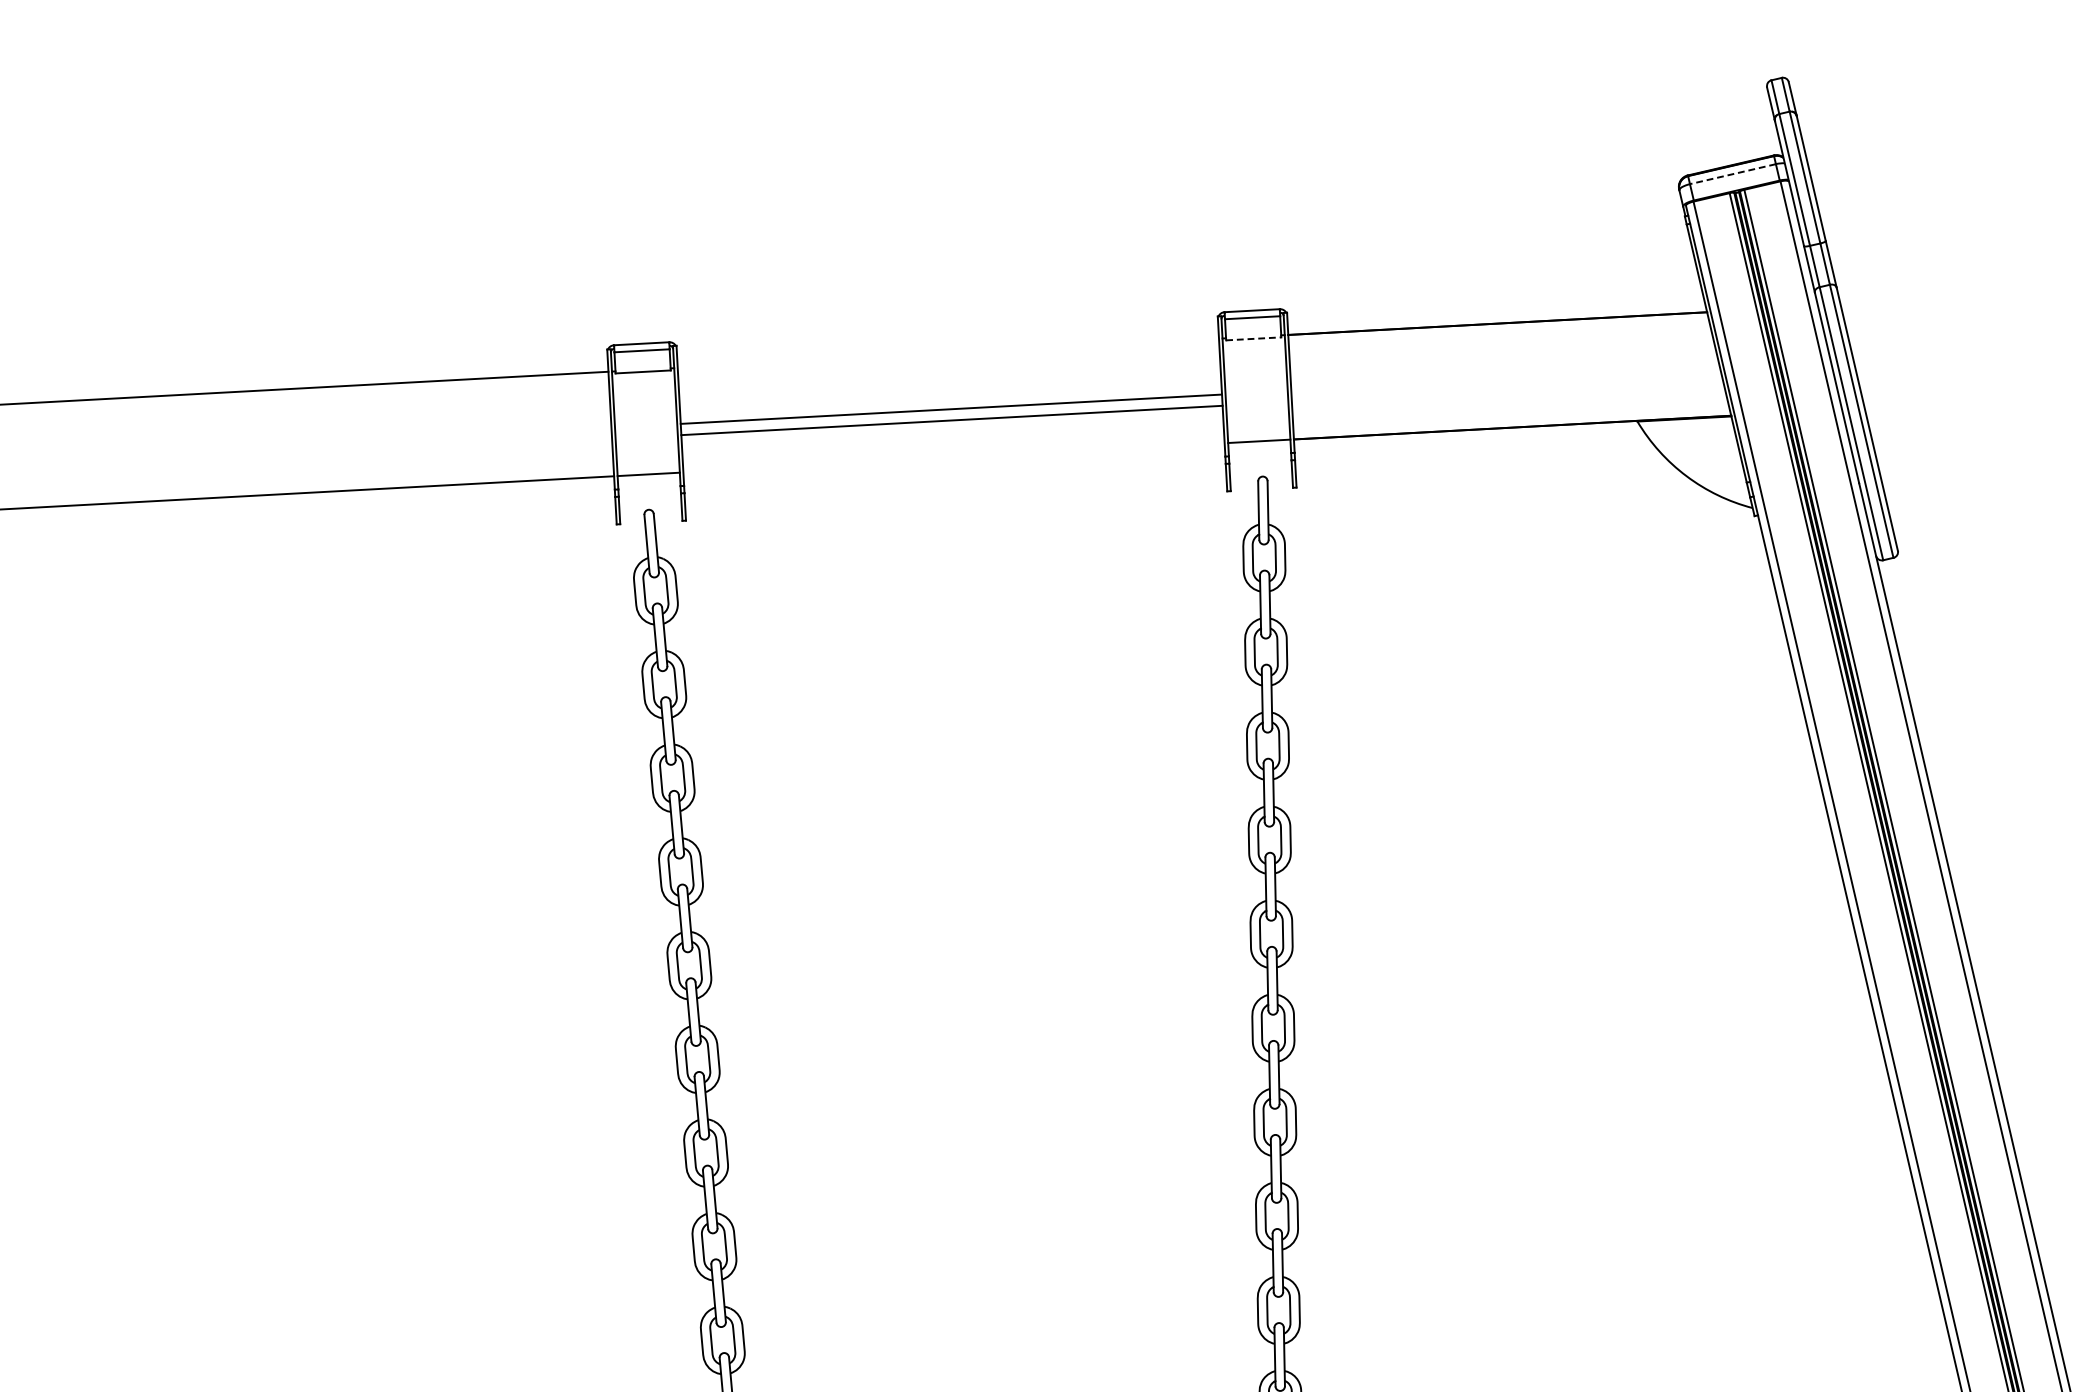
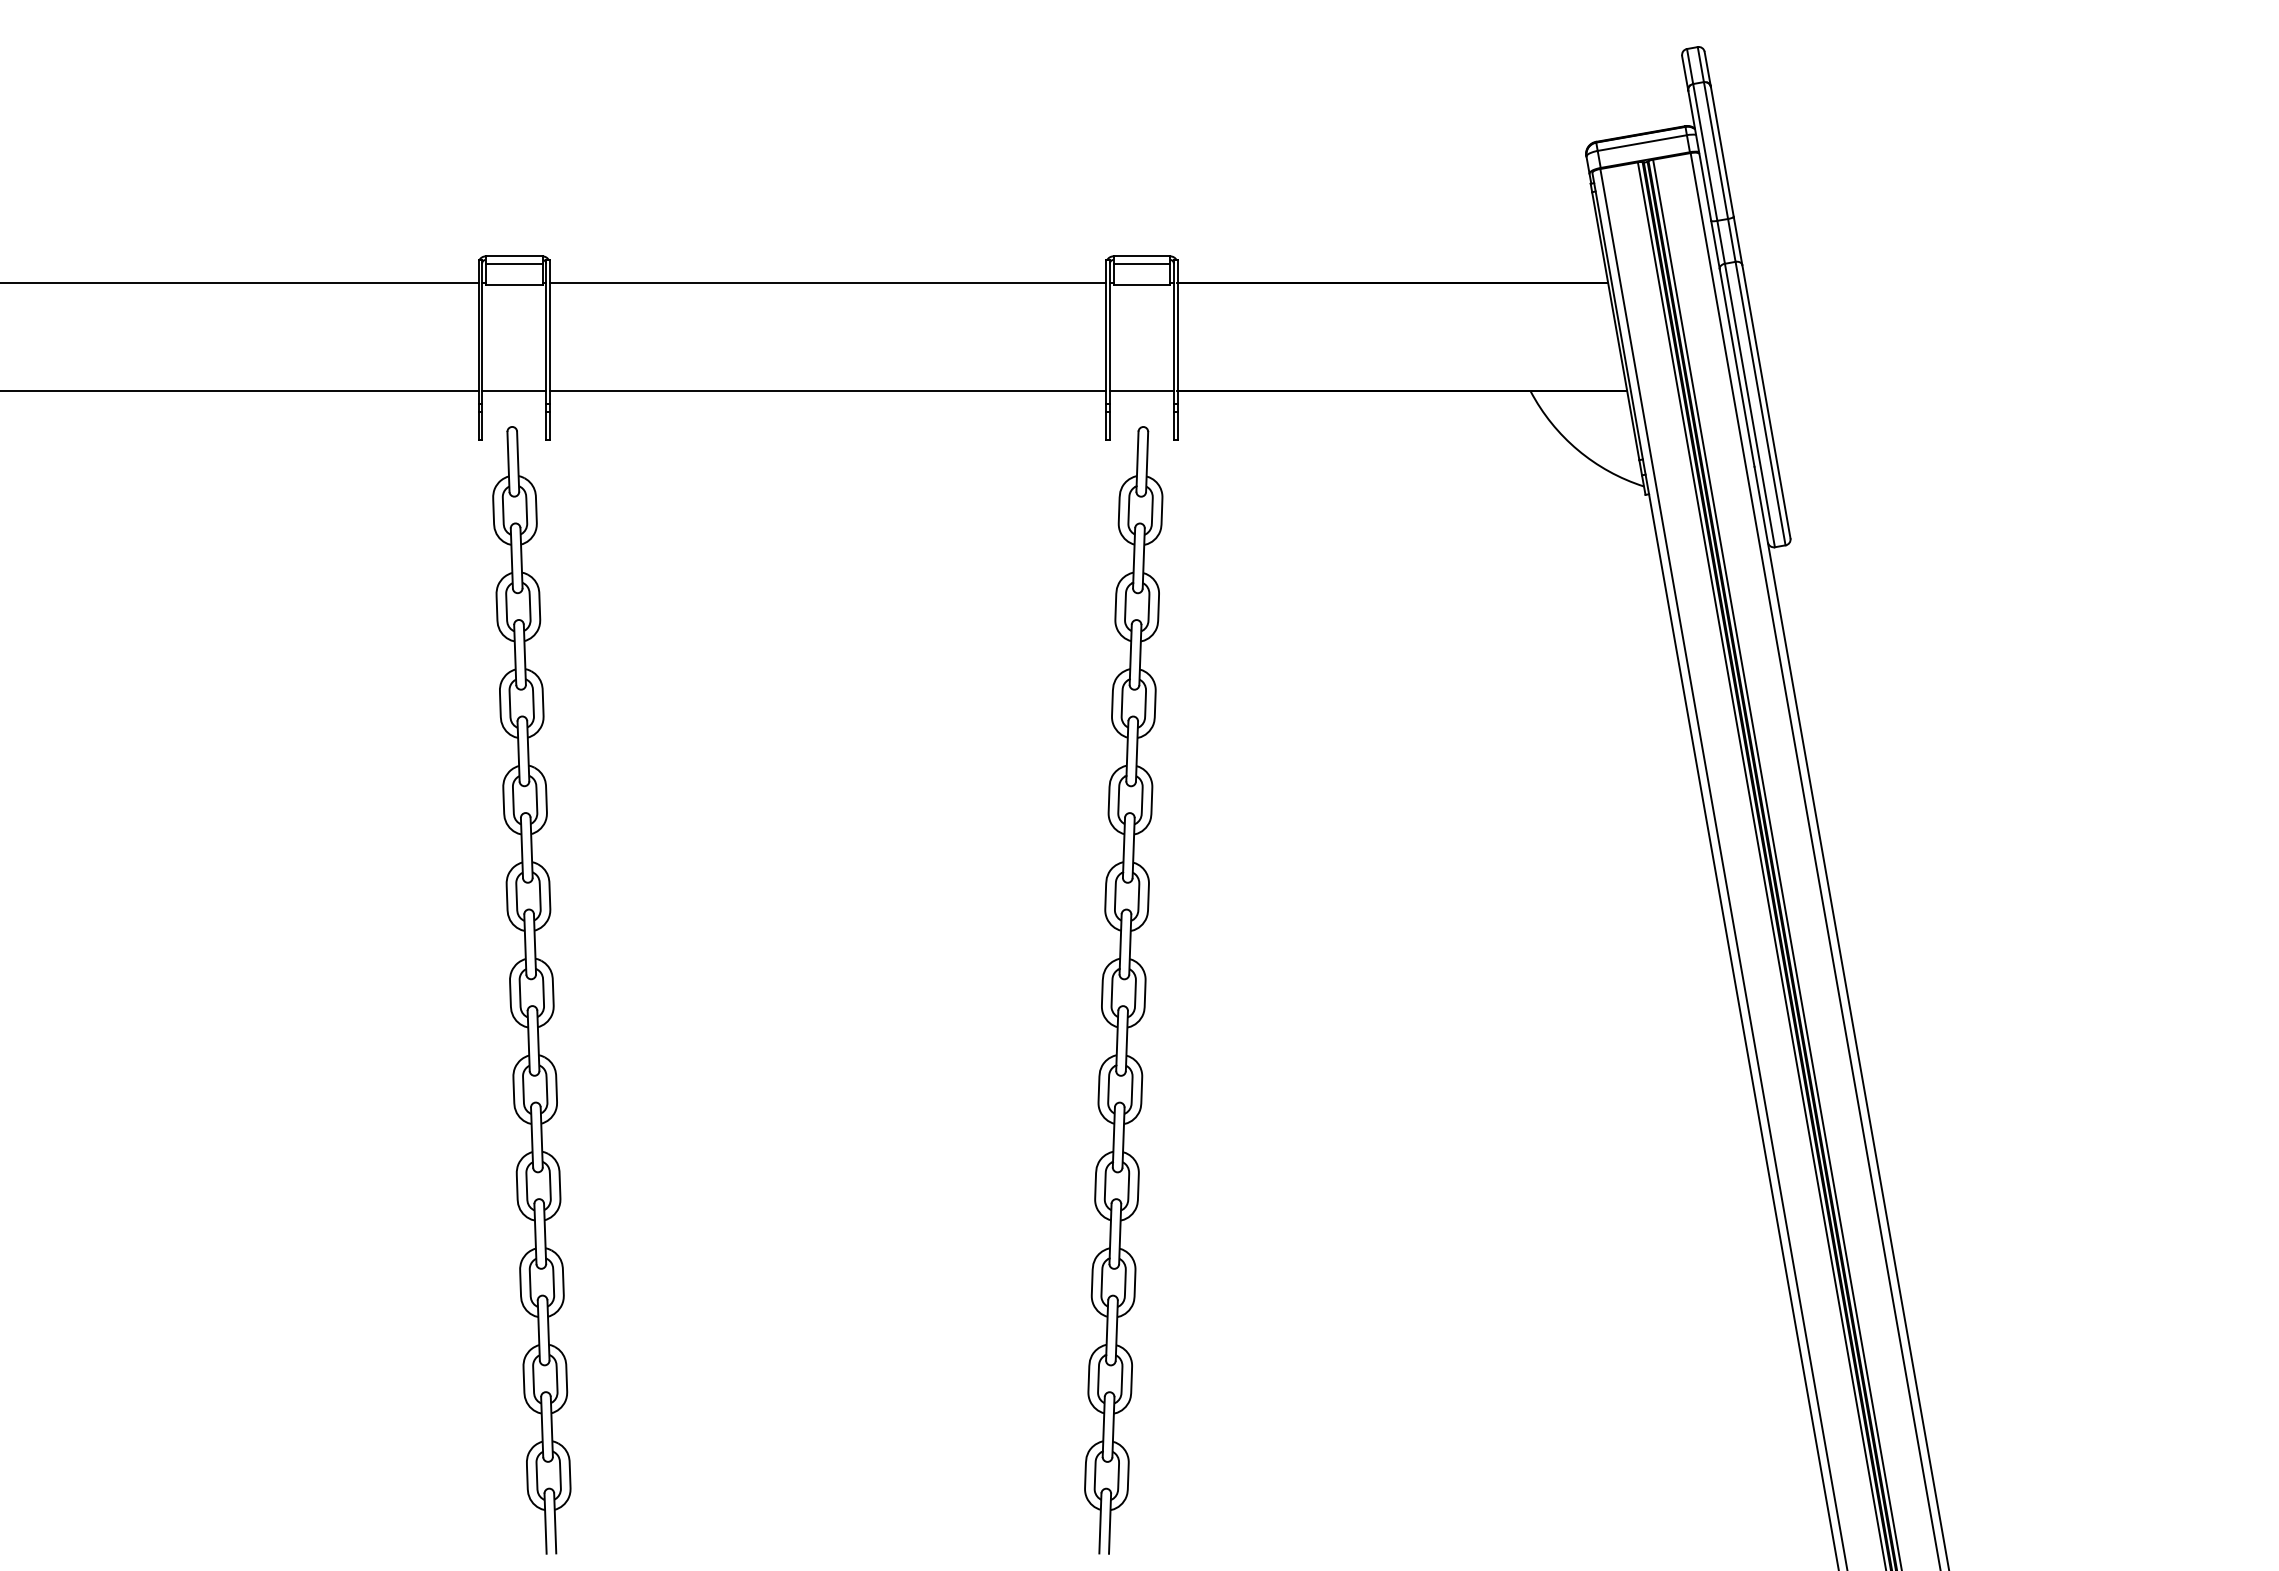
line: (1732, 174) -> (1641, 143), dashed -> solid
line: (1254, 339) -> (1142, 285), dashed -> solid
line: (950, 409) -> (827, 390), moved
line: (951, 420) -> (827, 283), moved

